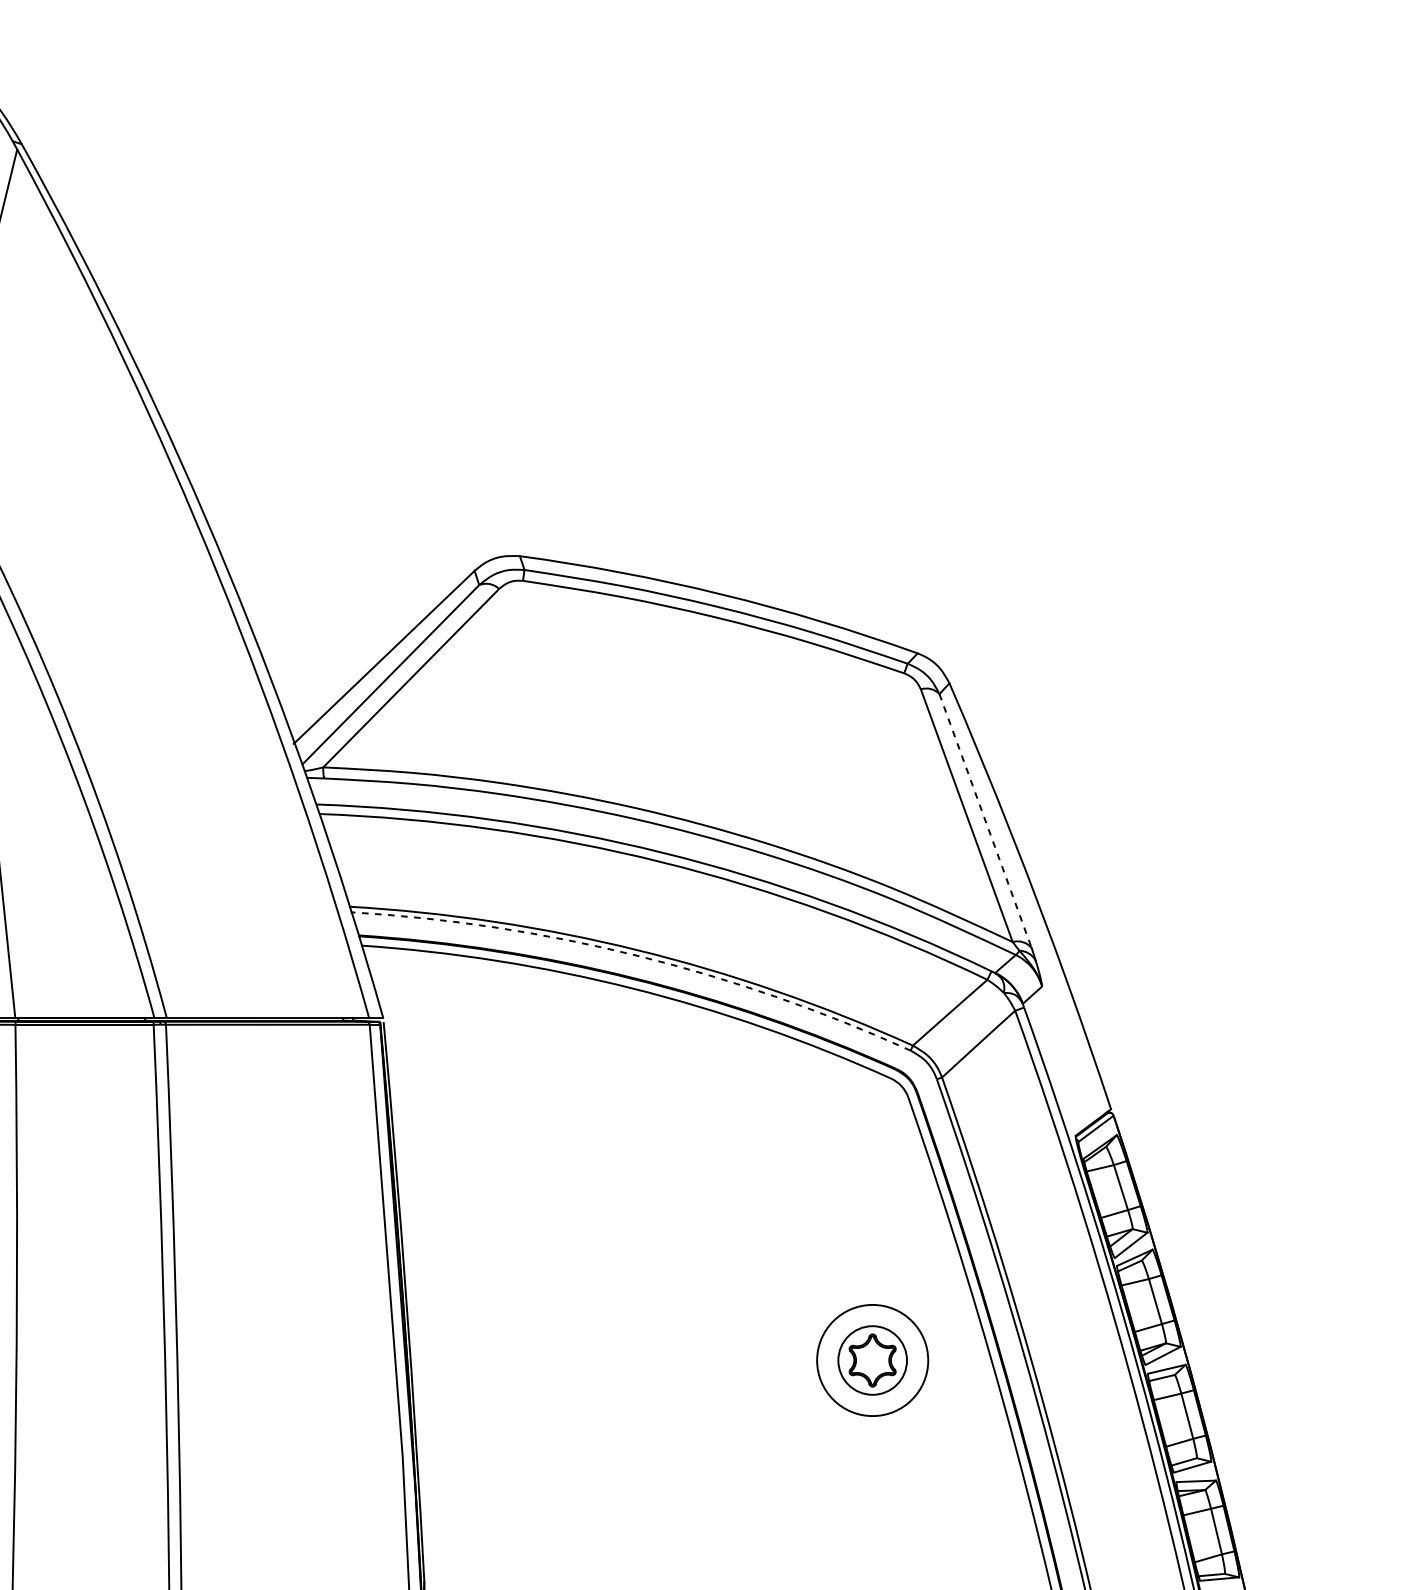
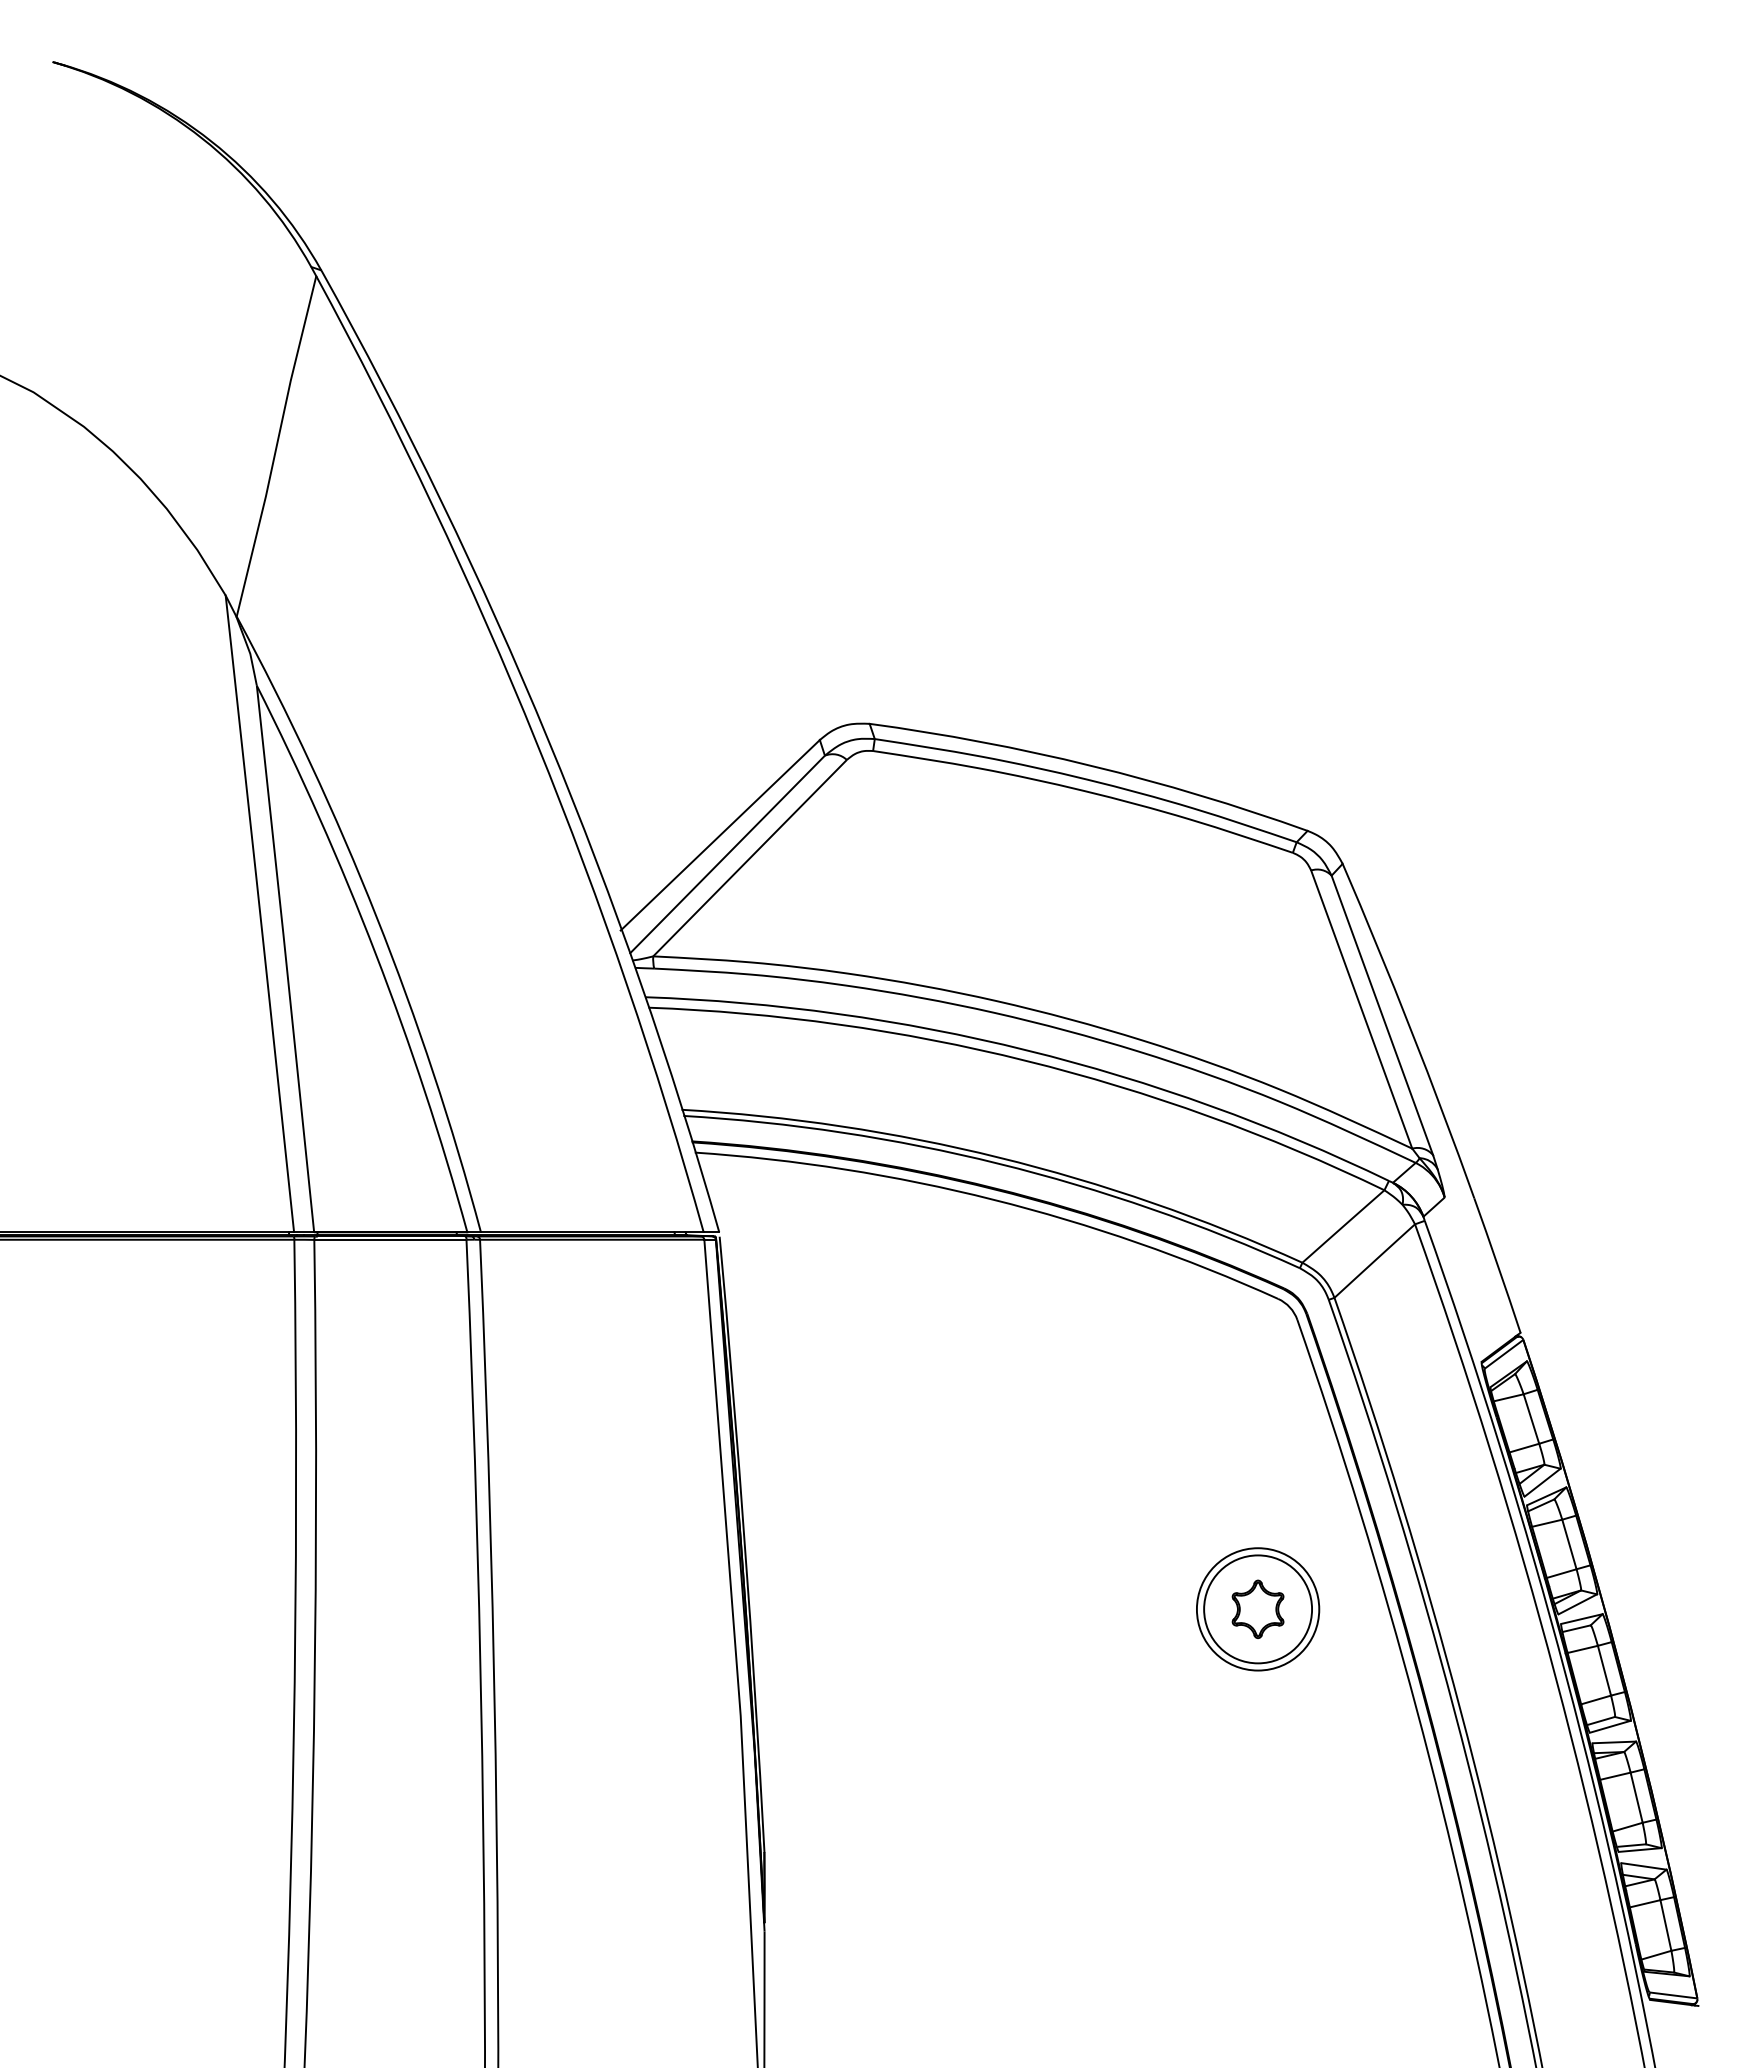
line: (985, 821) -> (1382, 1015), dashed -> solid
arc: (636, 955) -> (998, 1163), dashed -> solid
circle: (873, 1360) -> (1258, 1609), size x1.43

